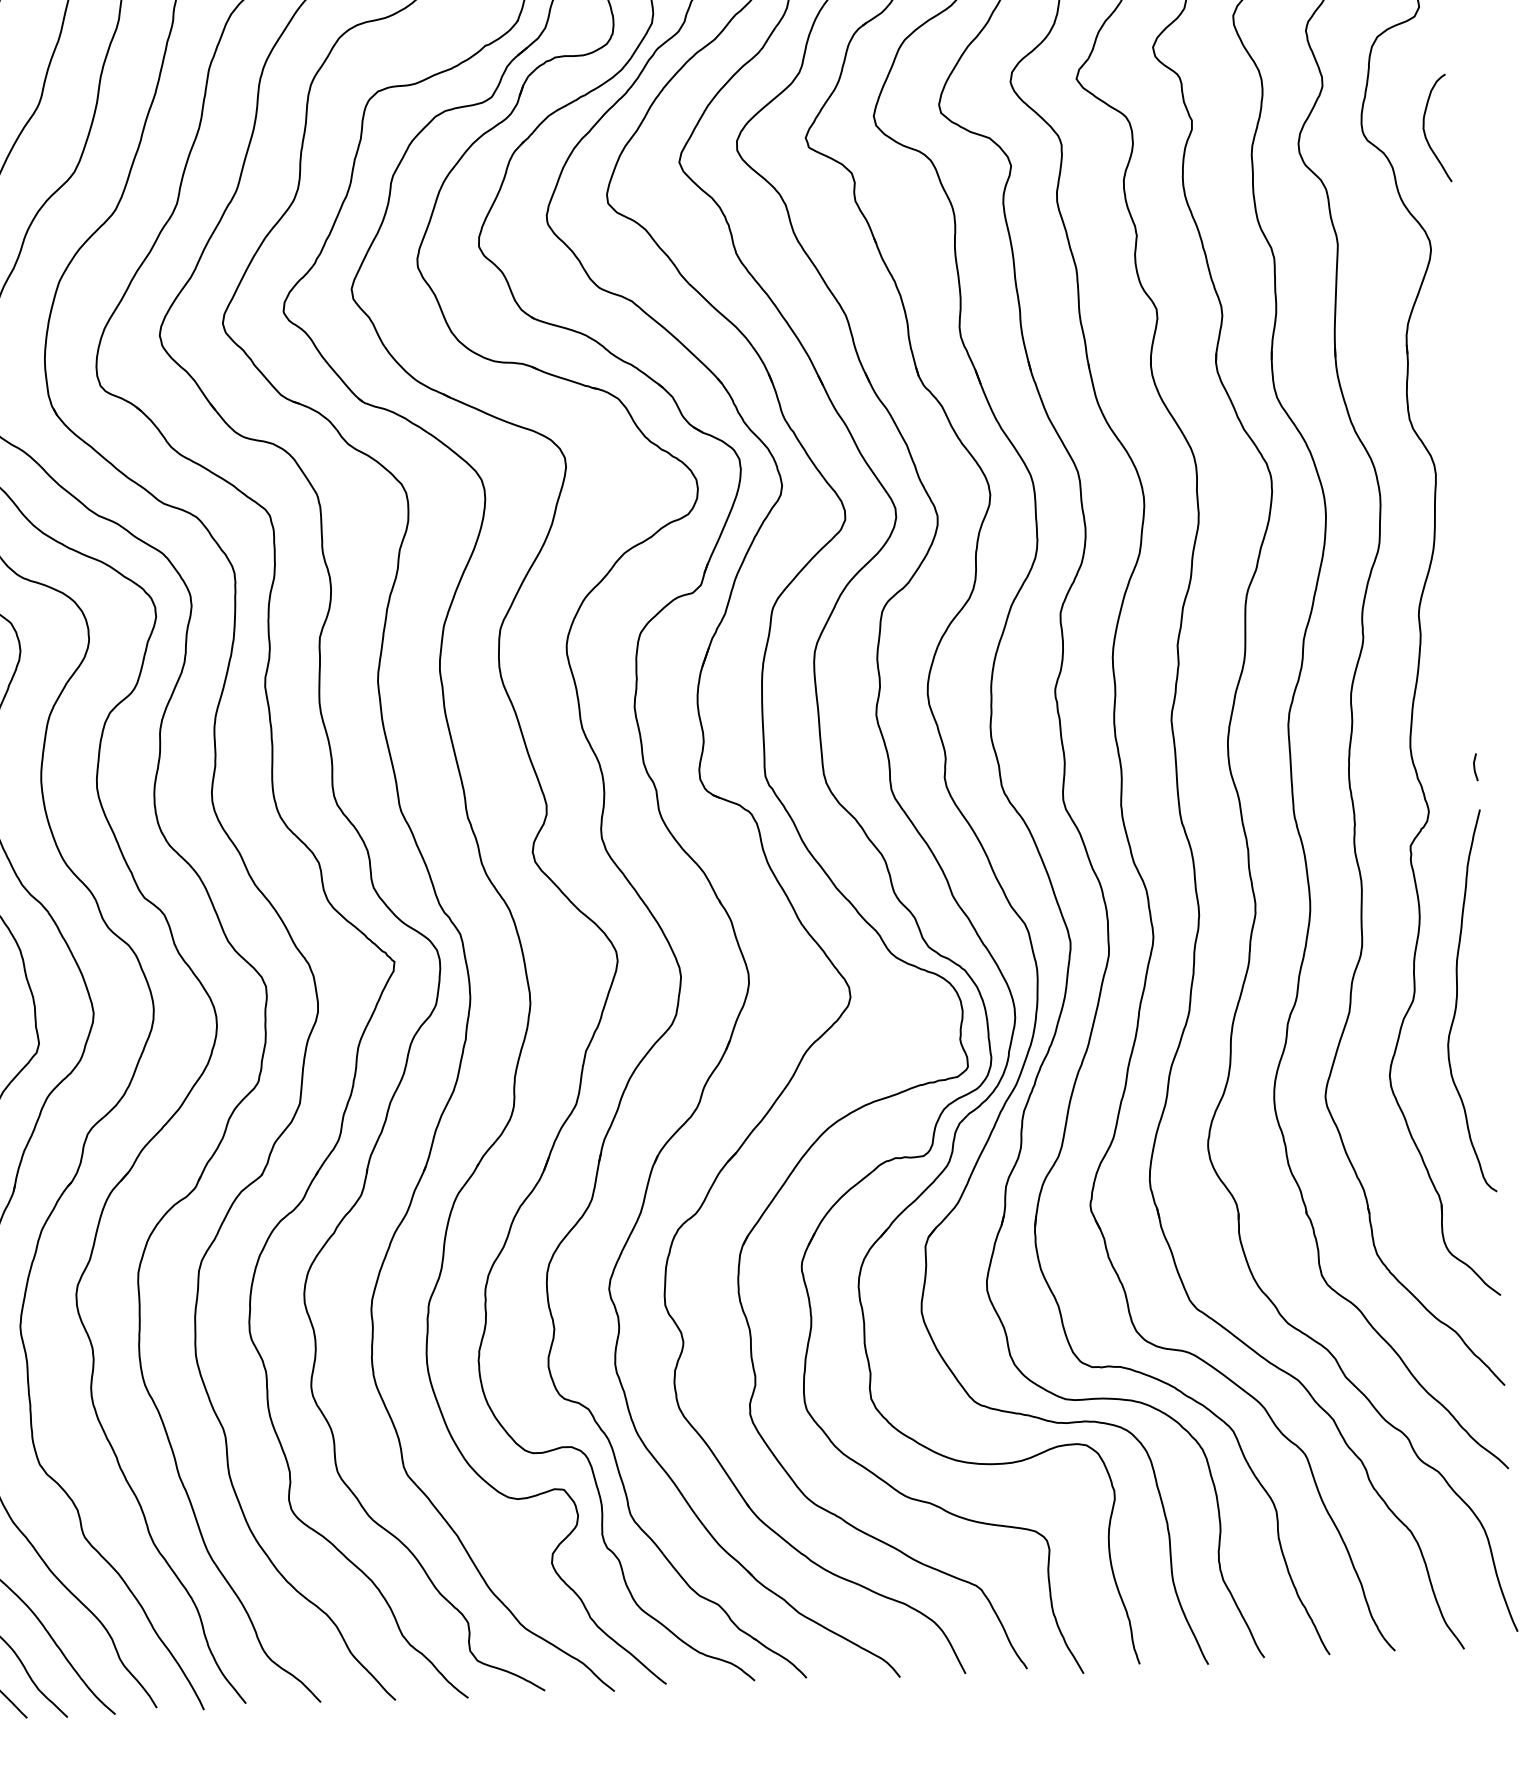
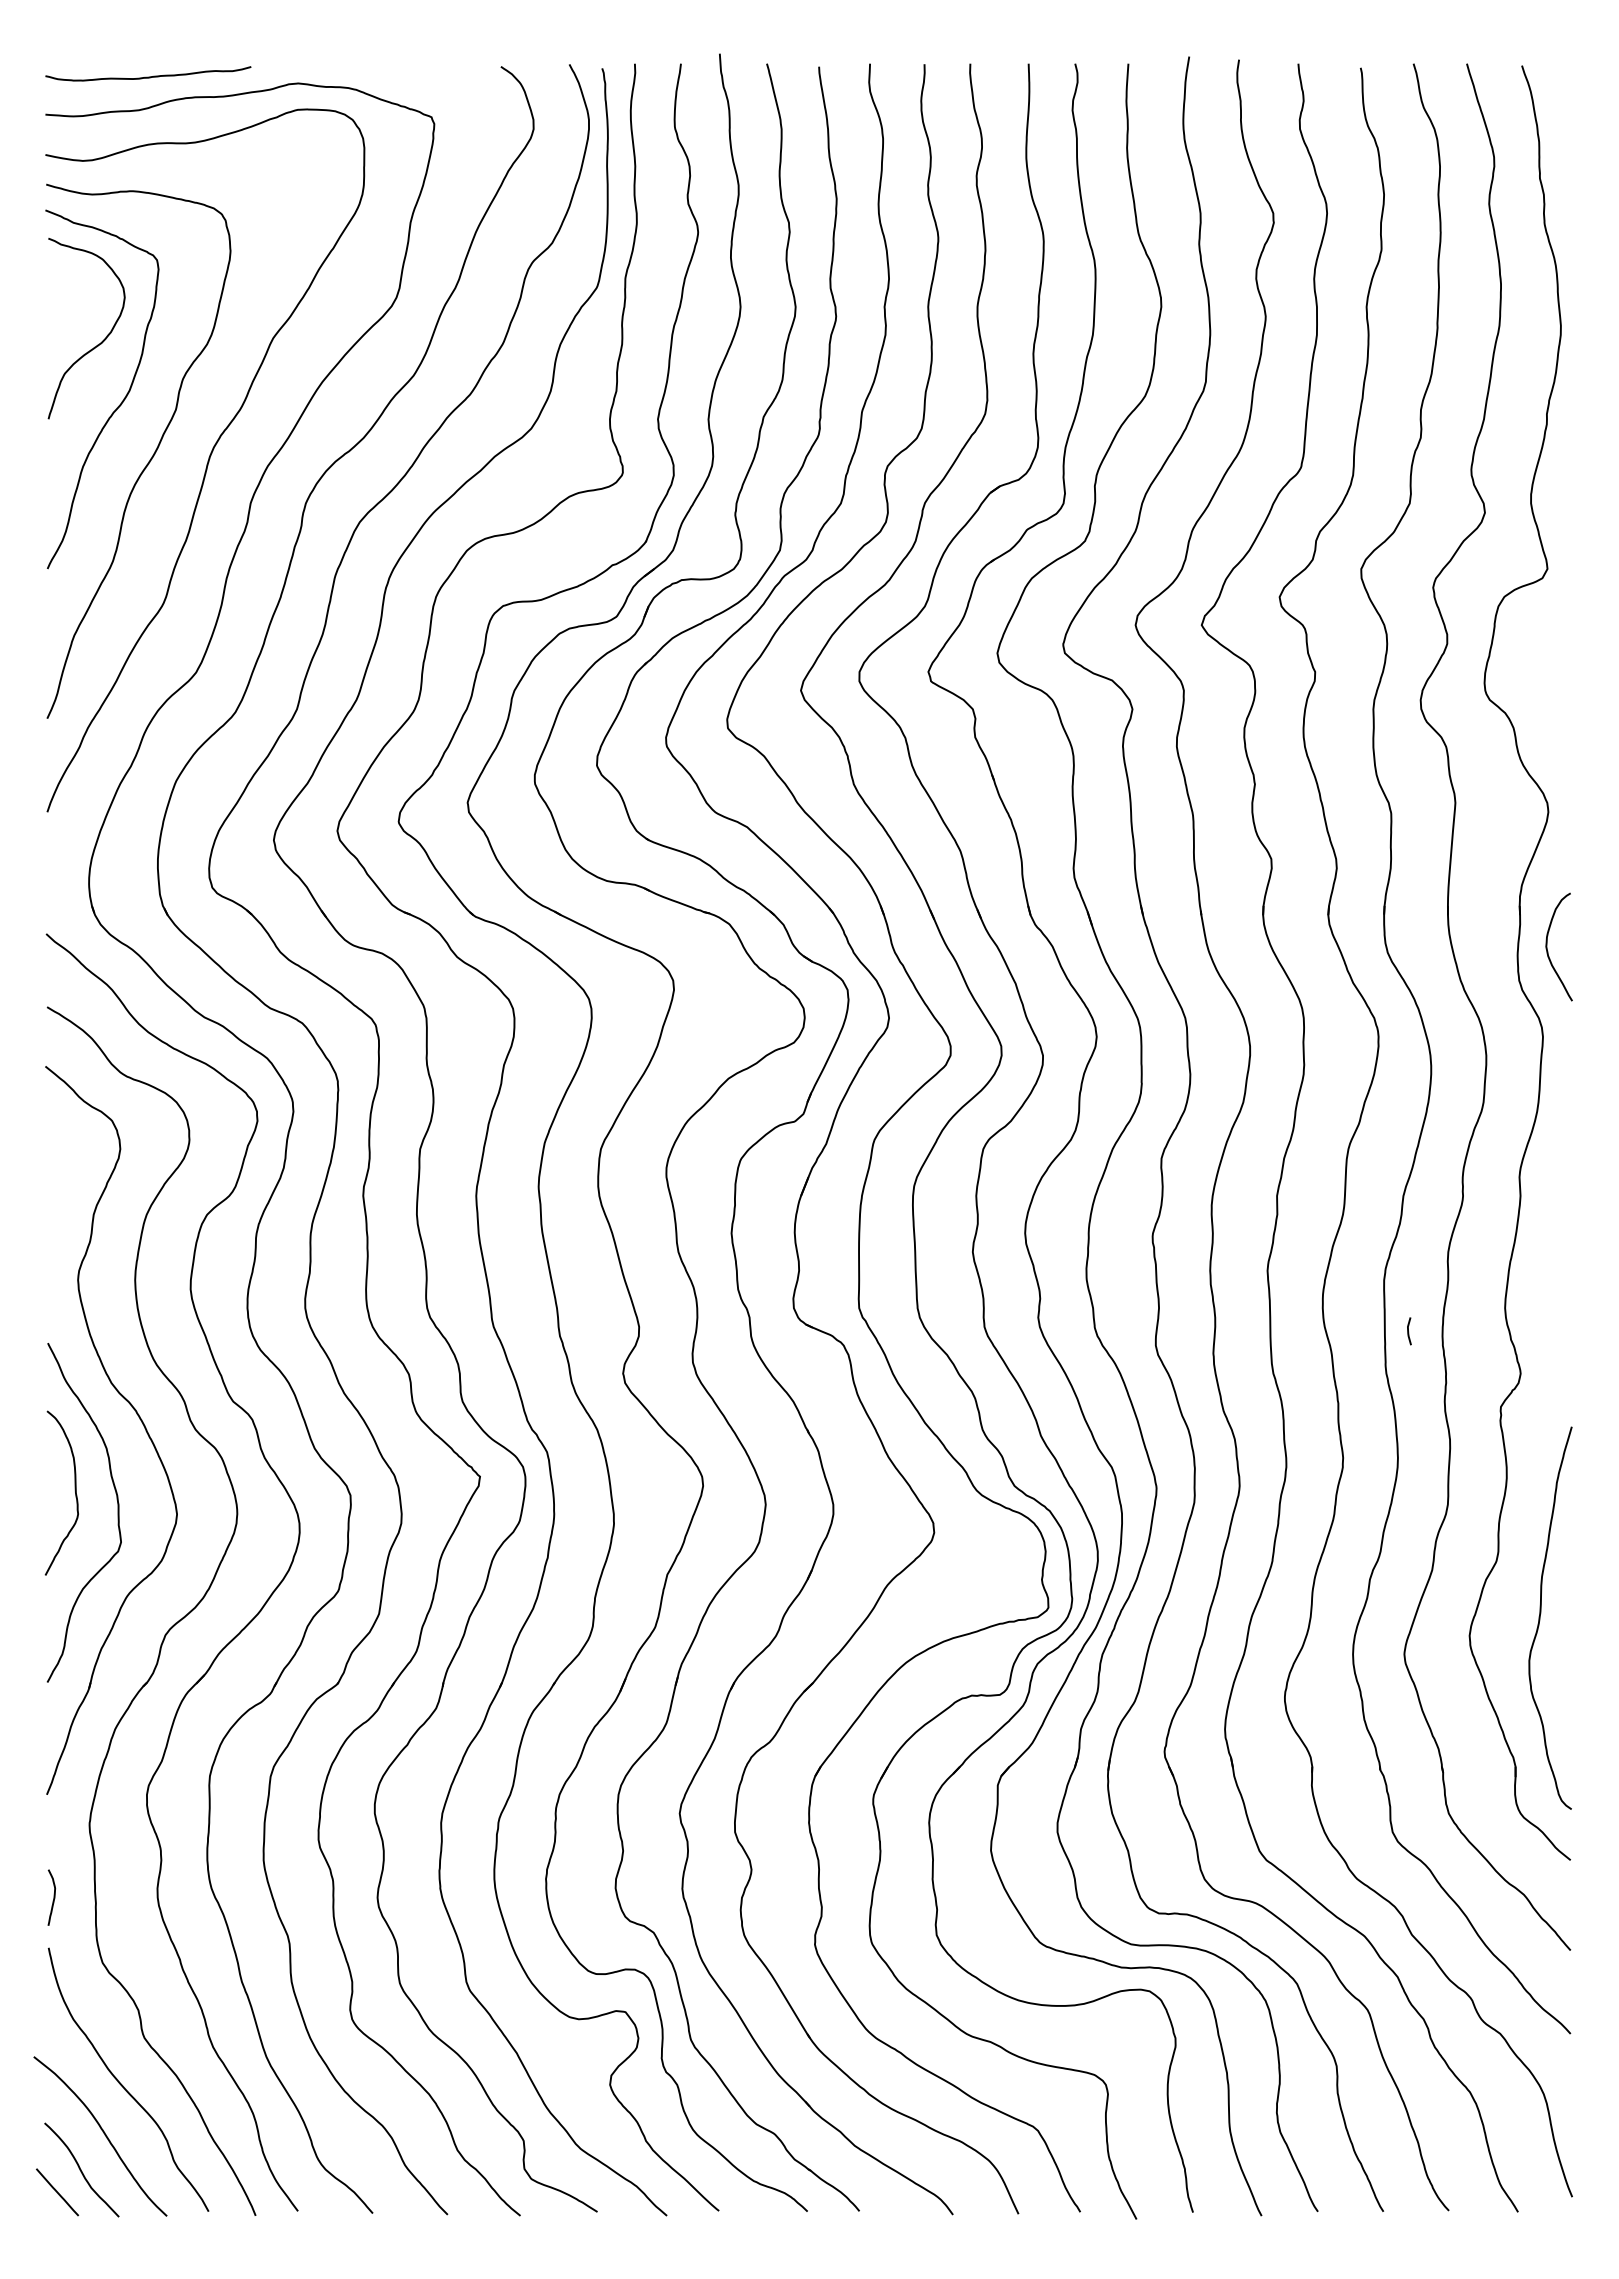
curve: (1424, 128) -> (1547, 946), moved
line: (1474, 767) -> (1408, 1331), moved
curve: (1458, 997) -> (1541, 1613), moved

